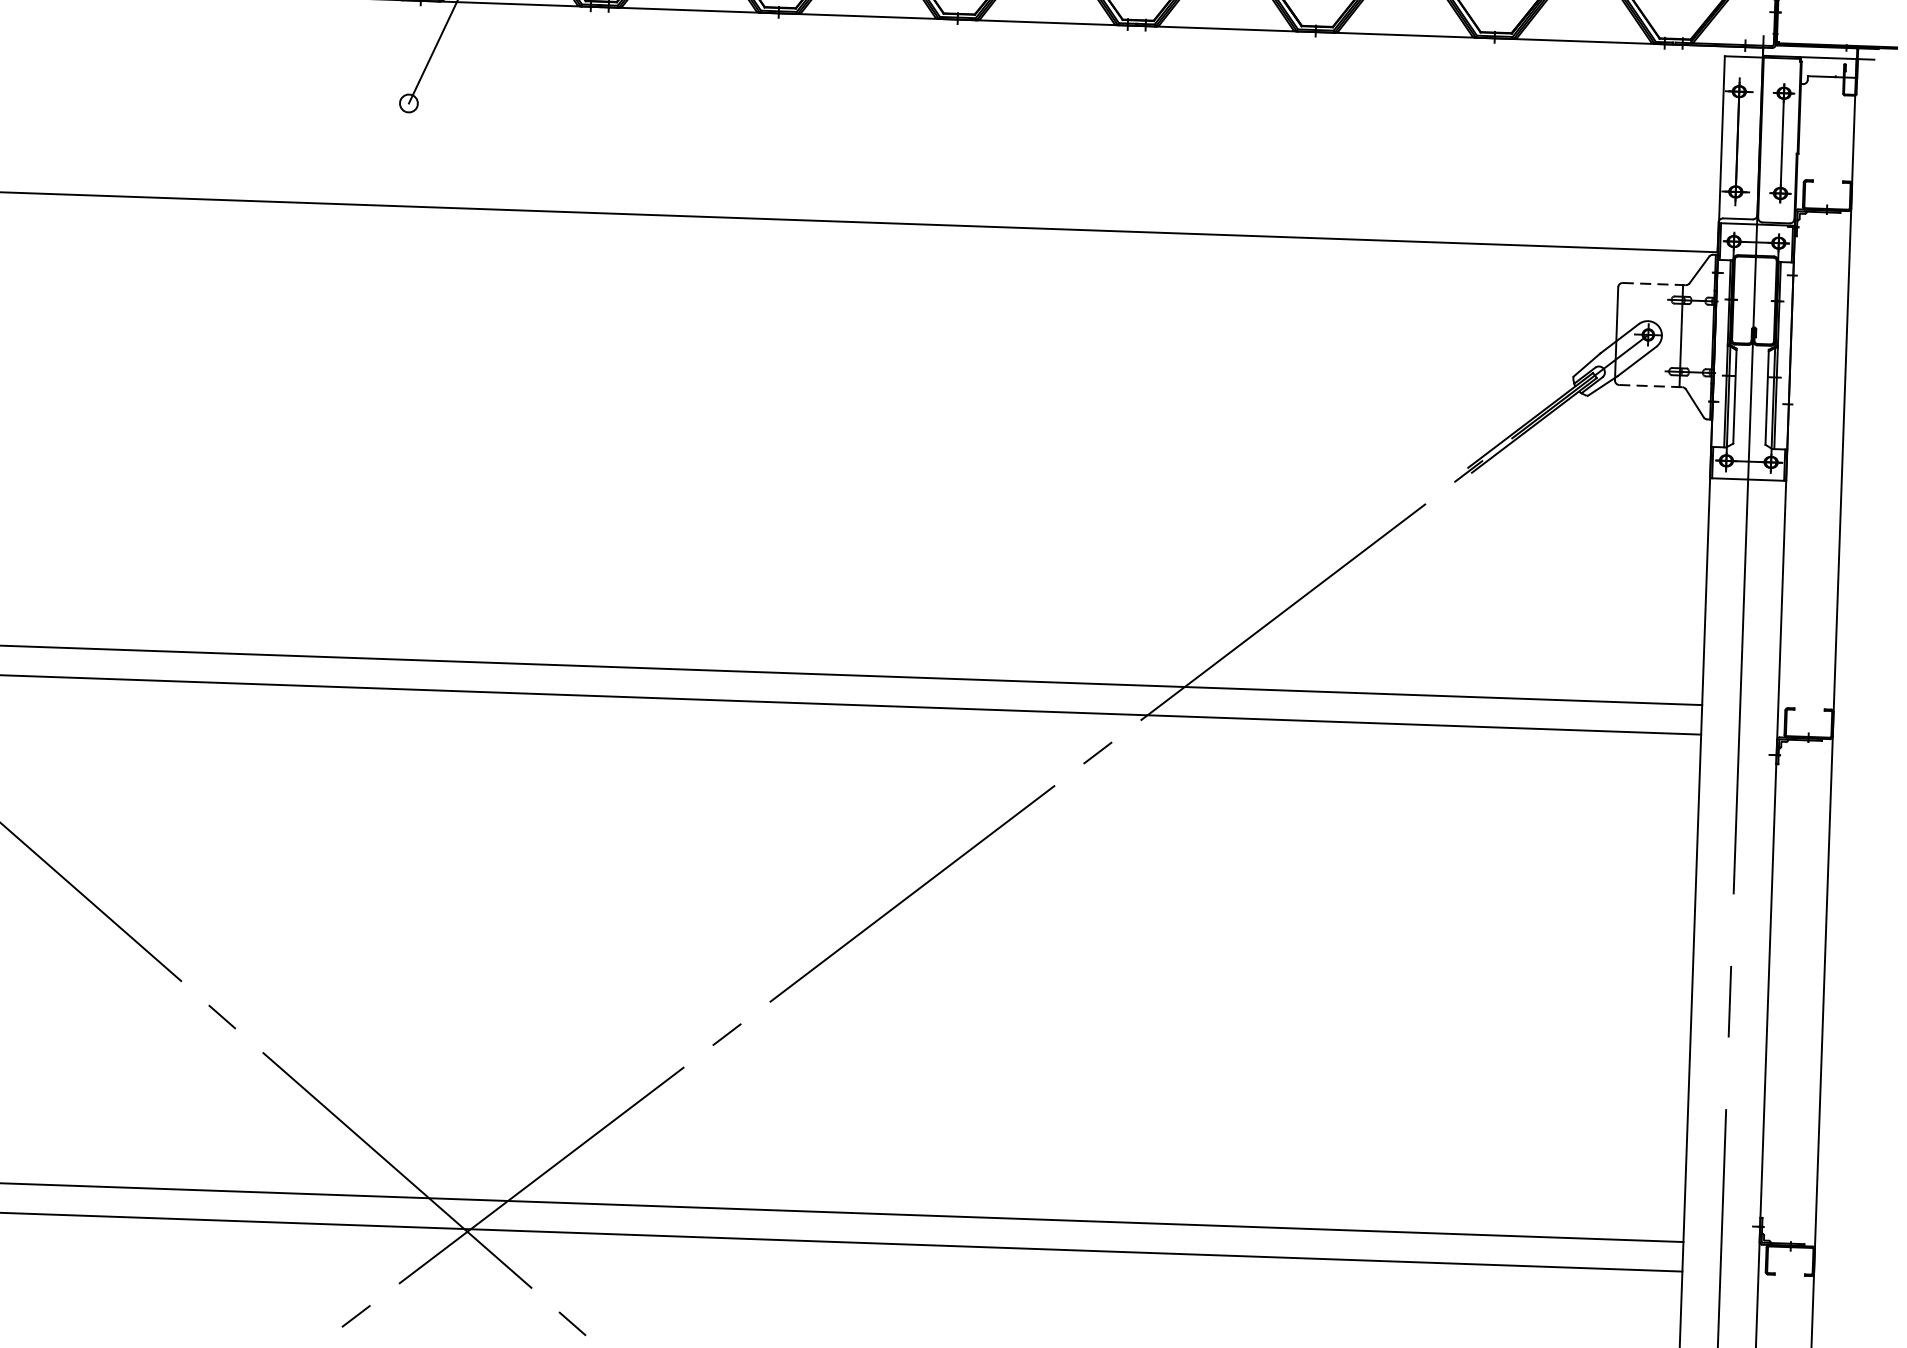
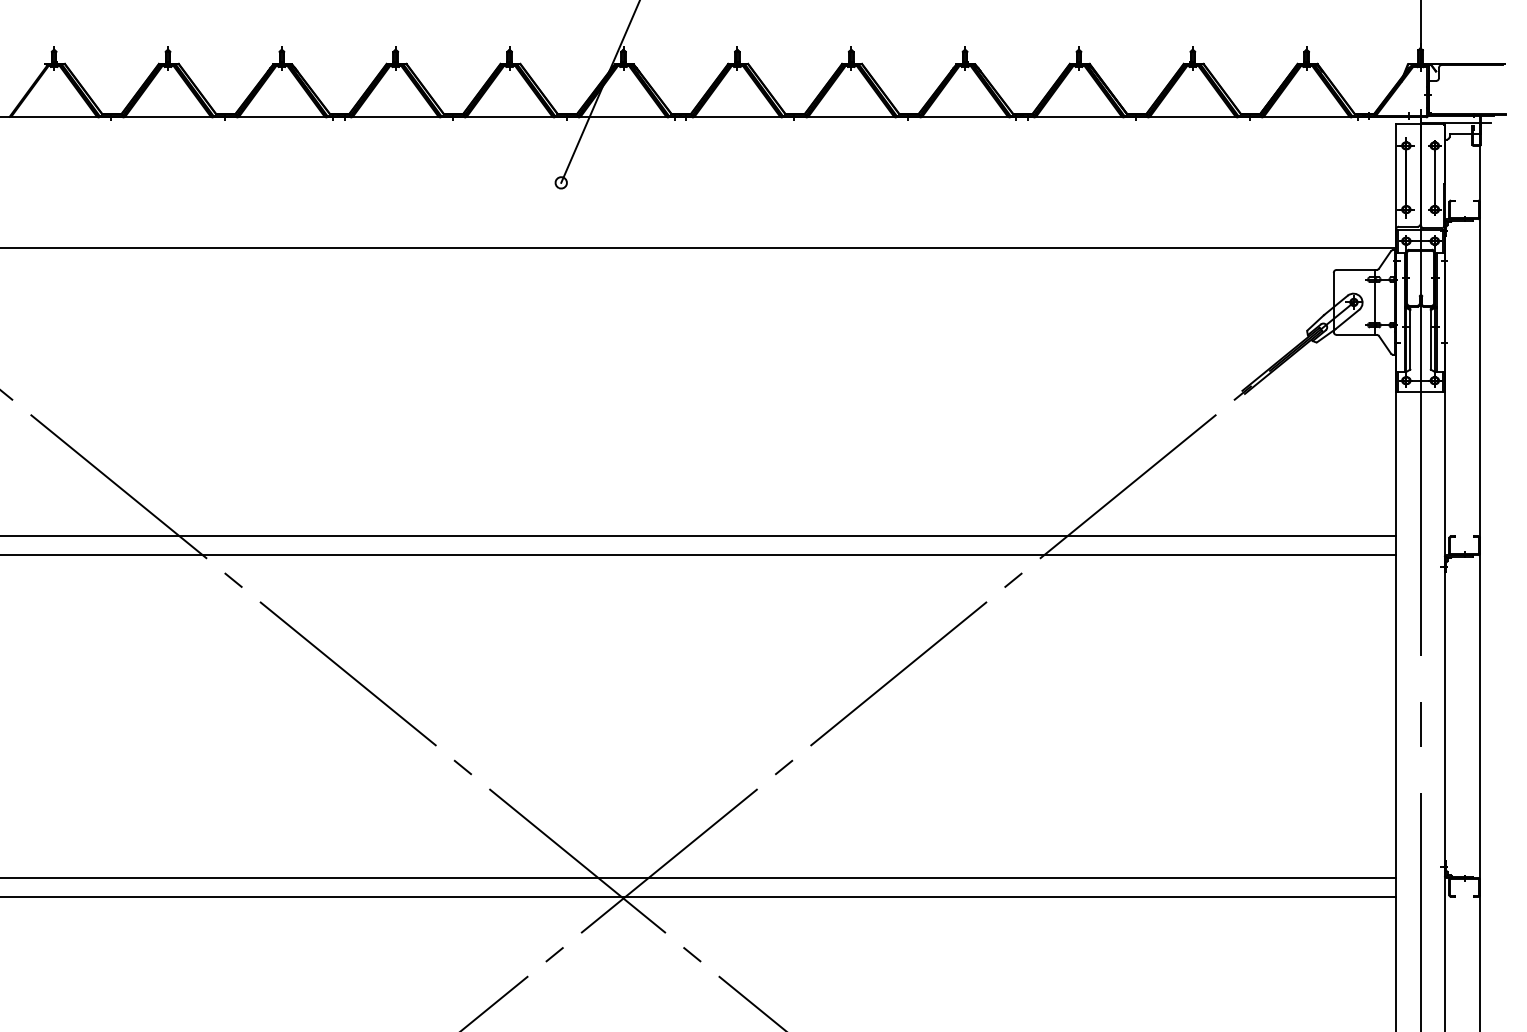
line: (1655, 283) -> (1357, 269), dashed -> solid
line: (1652, 385) -> (1357, 334), dashed -> solid

